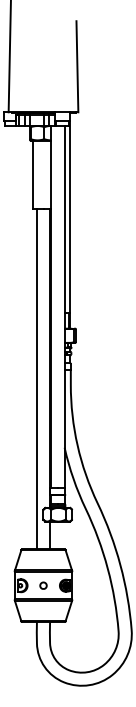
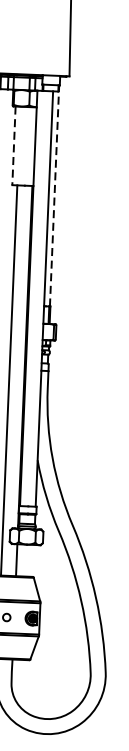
line: (32, 175) -> (13, 146), solid -> dashed
line: (69, 216) -> (54, 195), solid -> dashed

